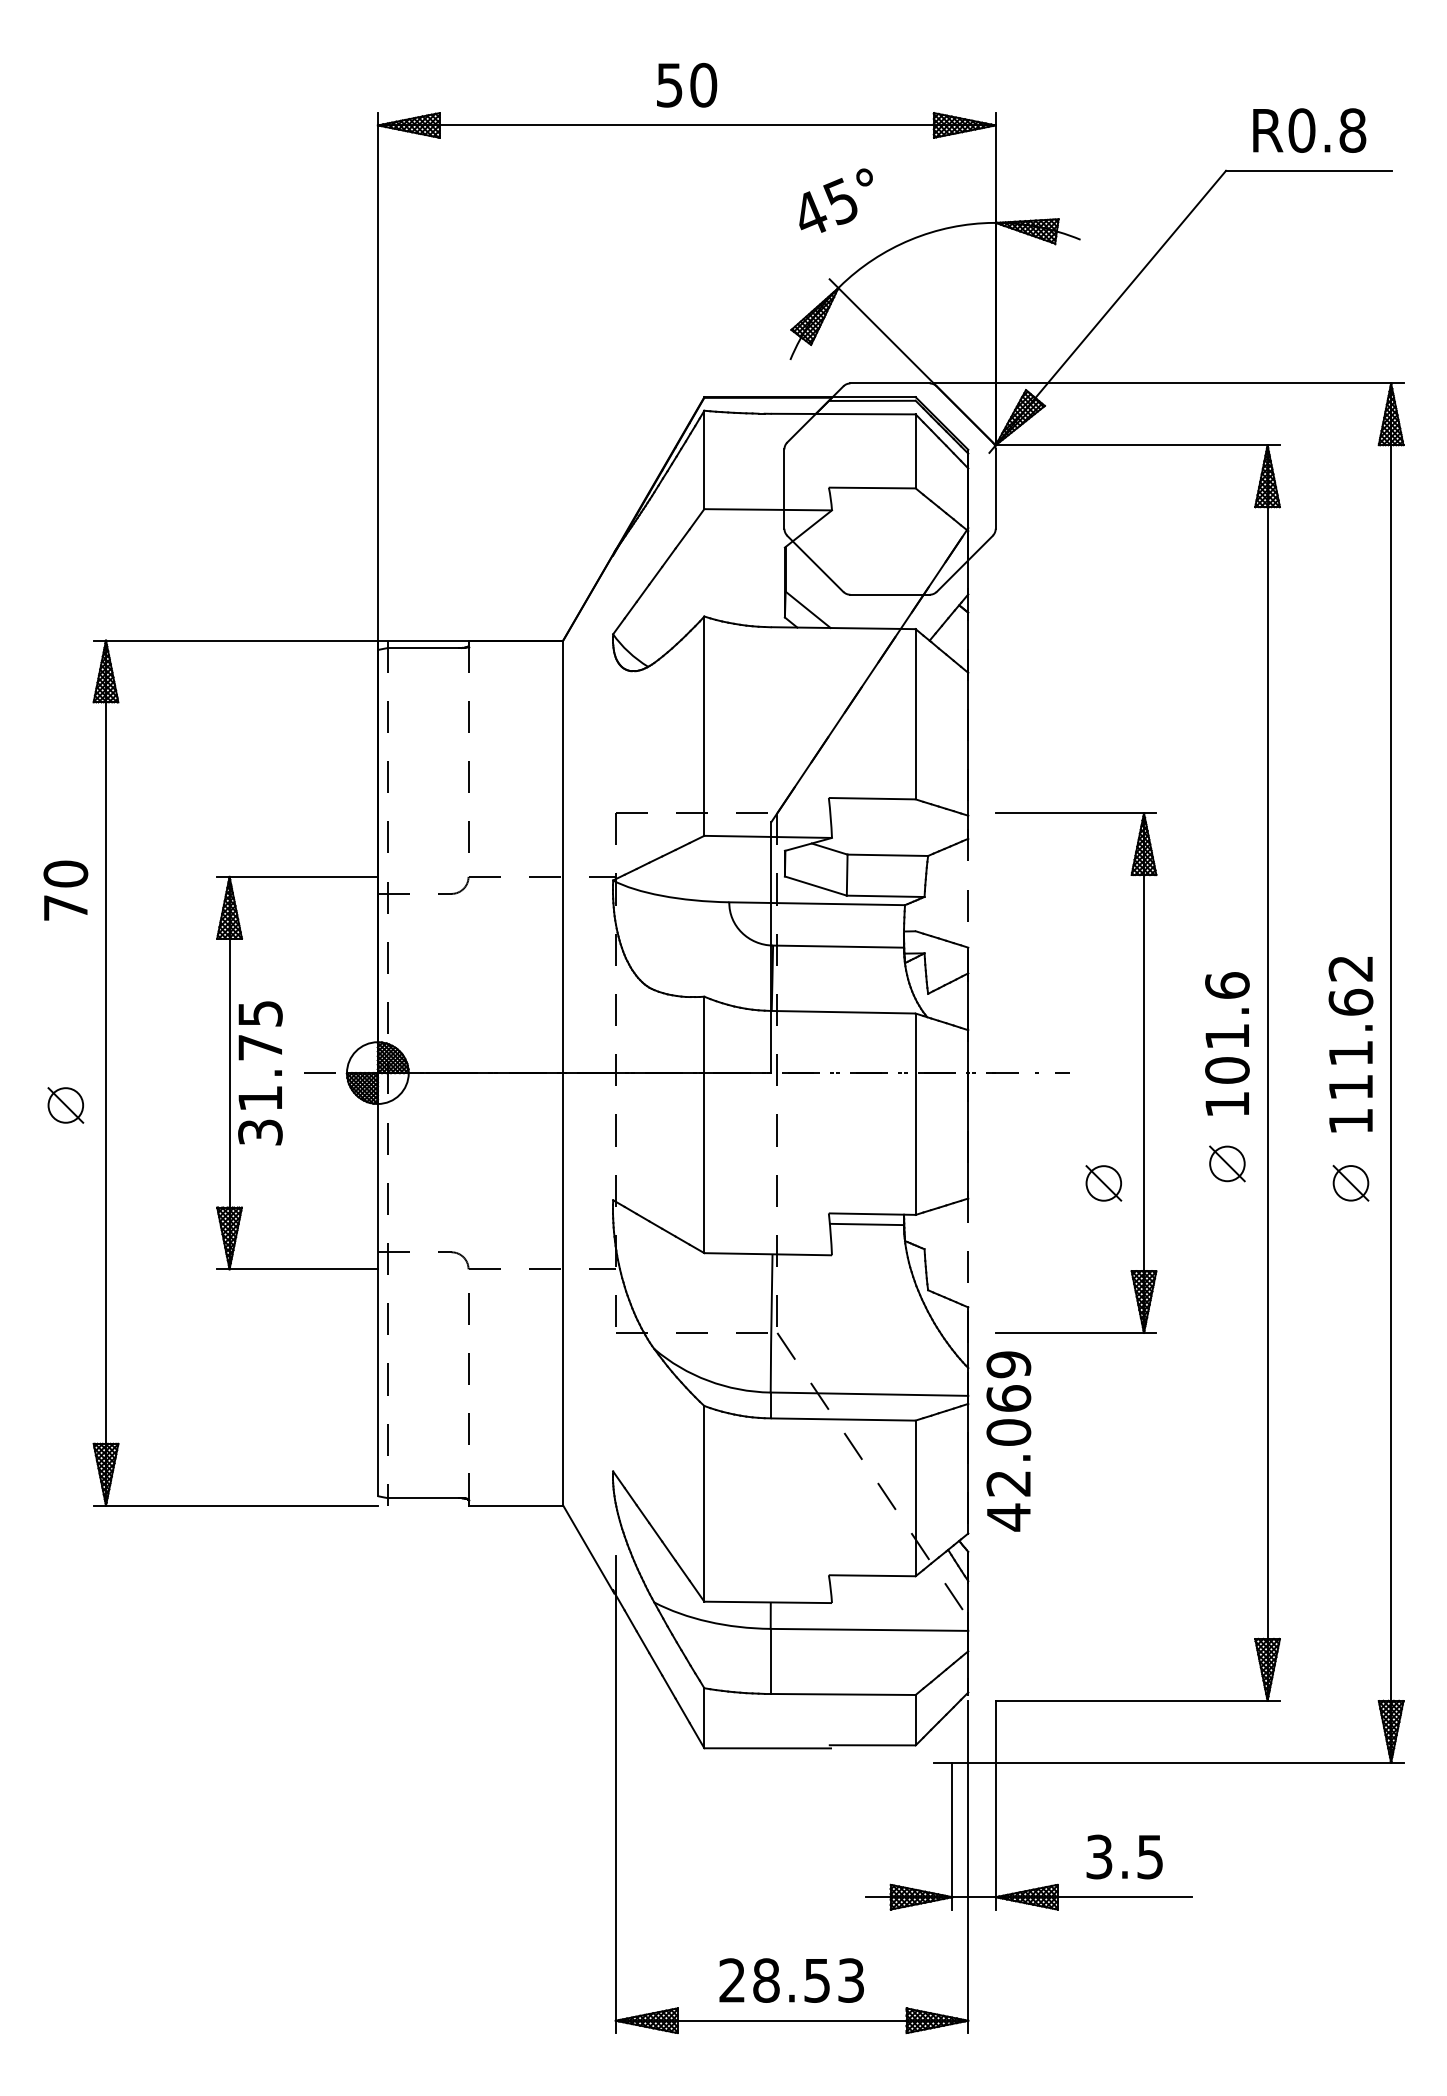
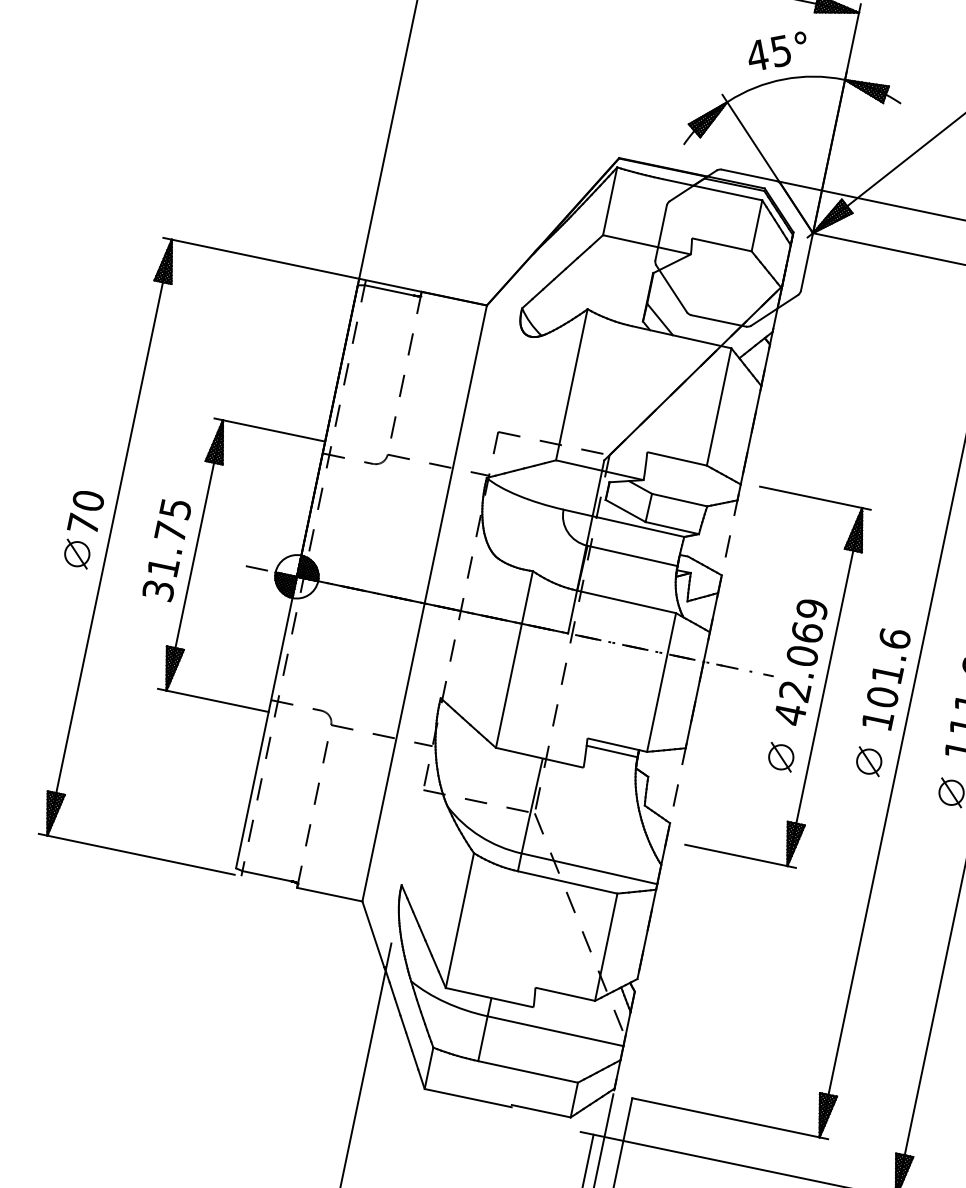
text: (835, 200) -> (777, 49), moved
text: (65, 890) -> (85, 512), moved
text: (260, 1073) -> (167, 549), moved
text: (1008, 1441) -> (800, 662), moved

